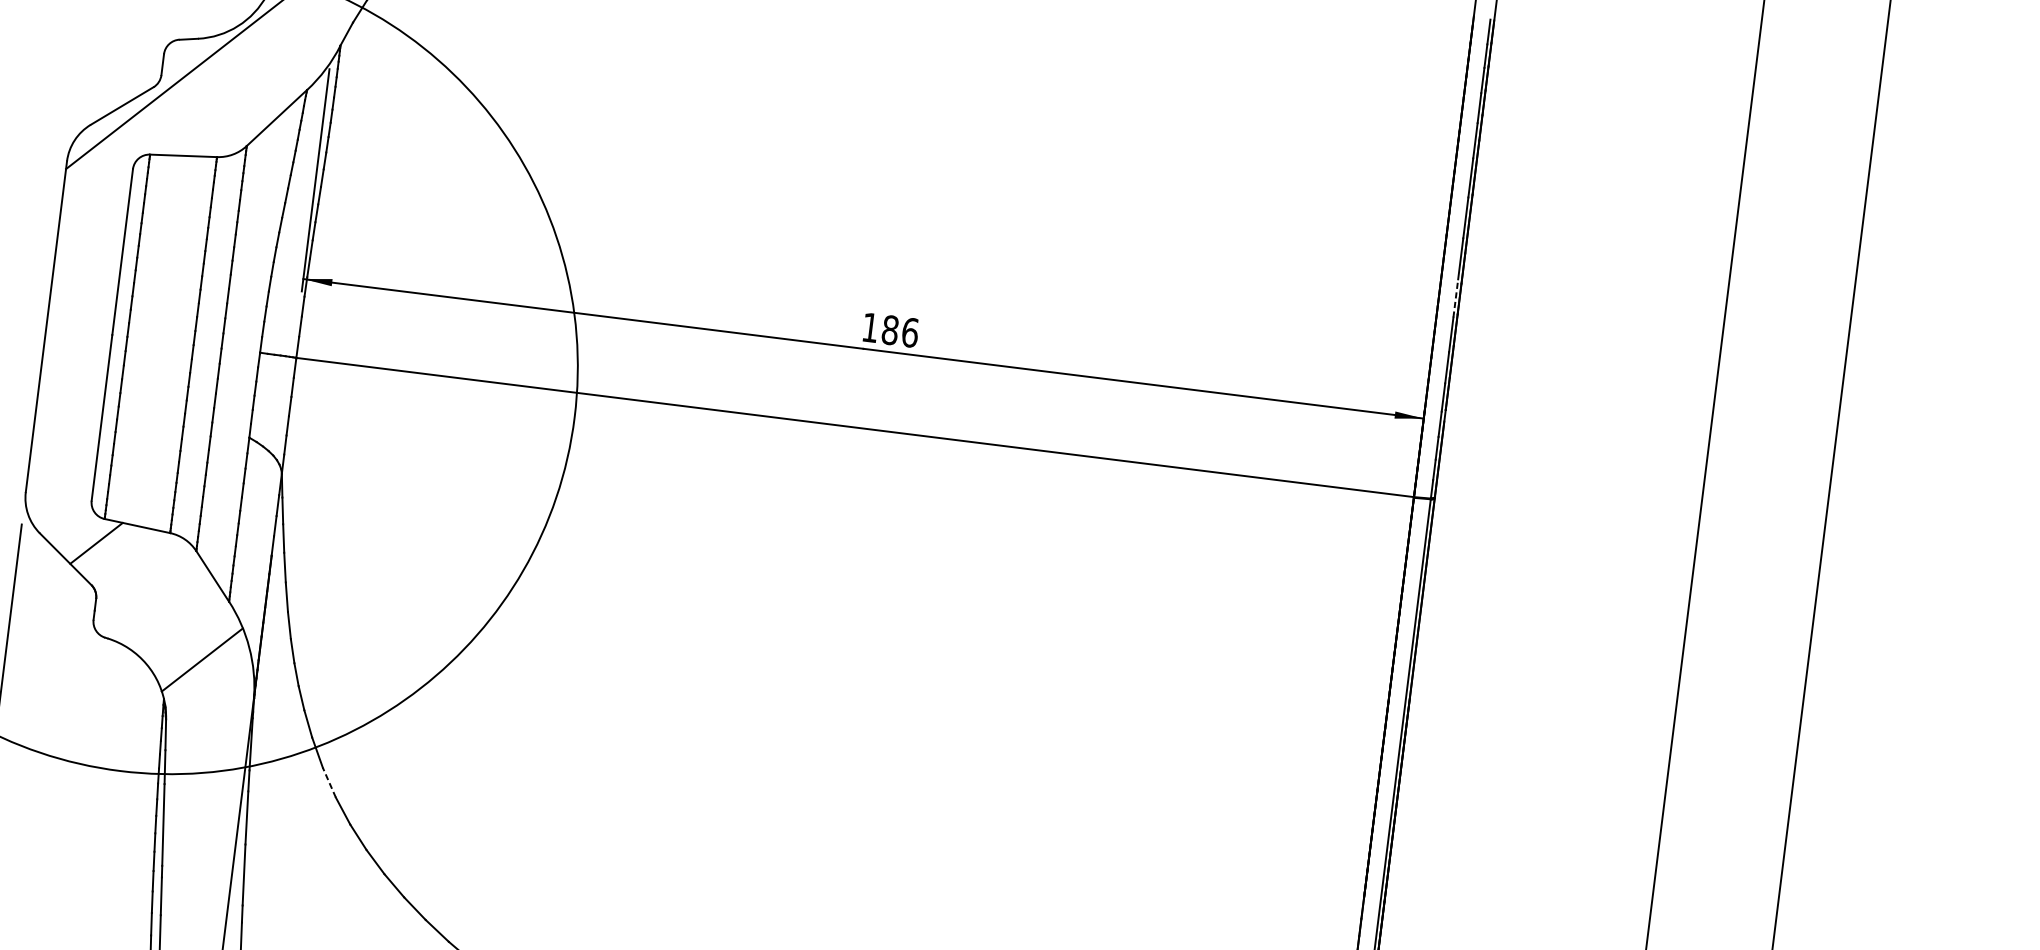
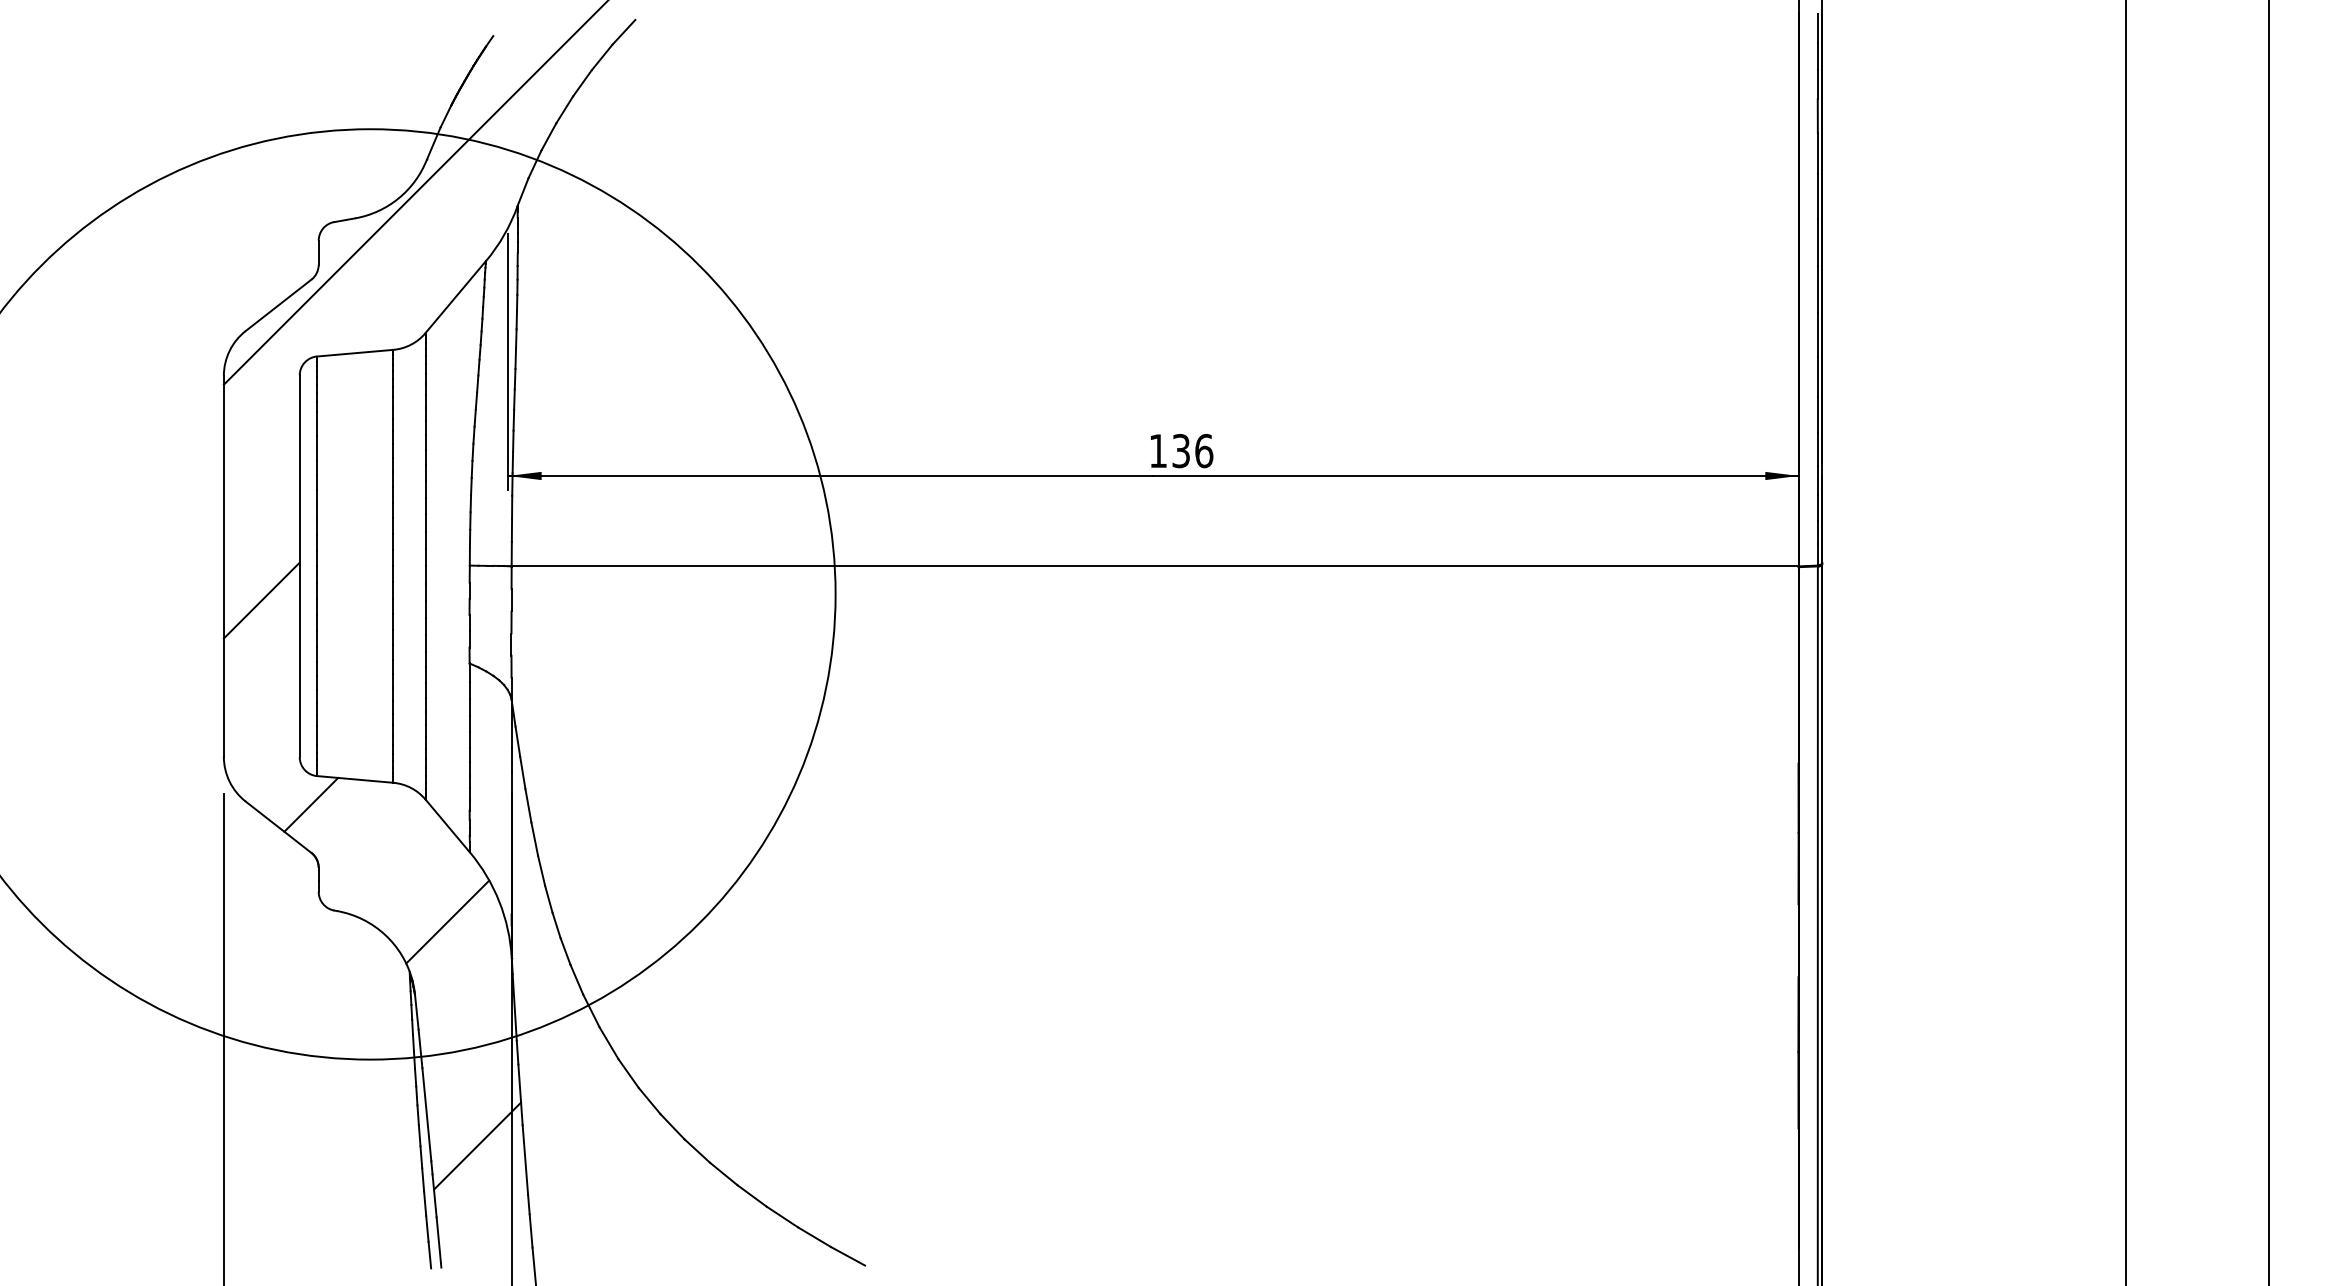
line: (1455, 297) -> (1817, 334), dashed -> solid
text: (890, 330) -> (1181, 451), 186 -> 136
line: (75, 360) -> (261, 600), added
line: (329, 782) -> (609, 1043), dashed -> solid
line: (204, 857) -> (477, 1145), added

